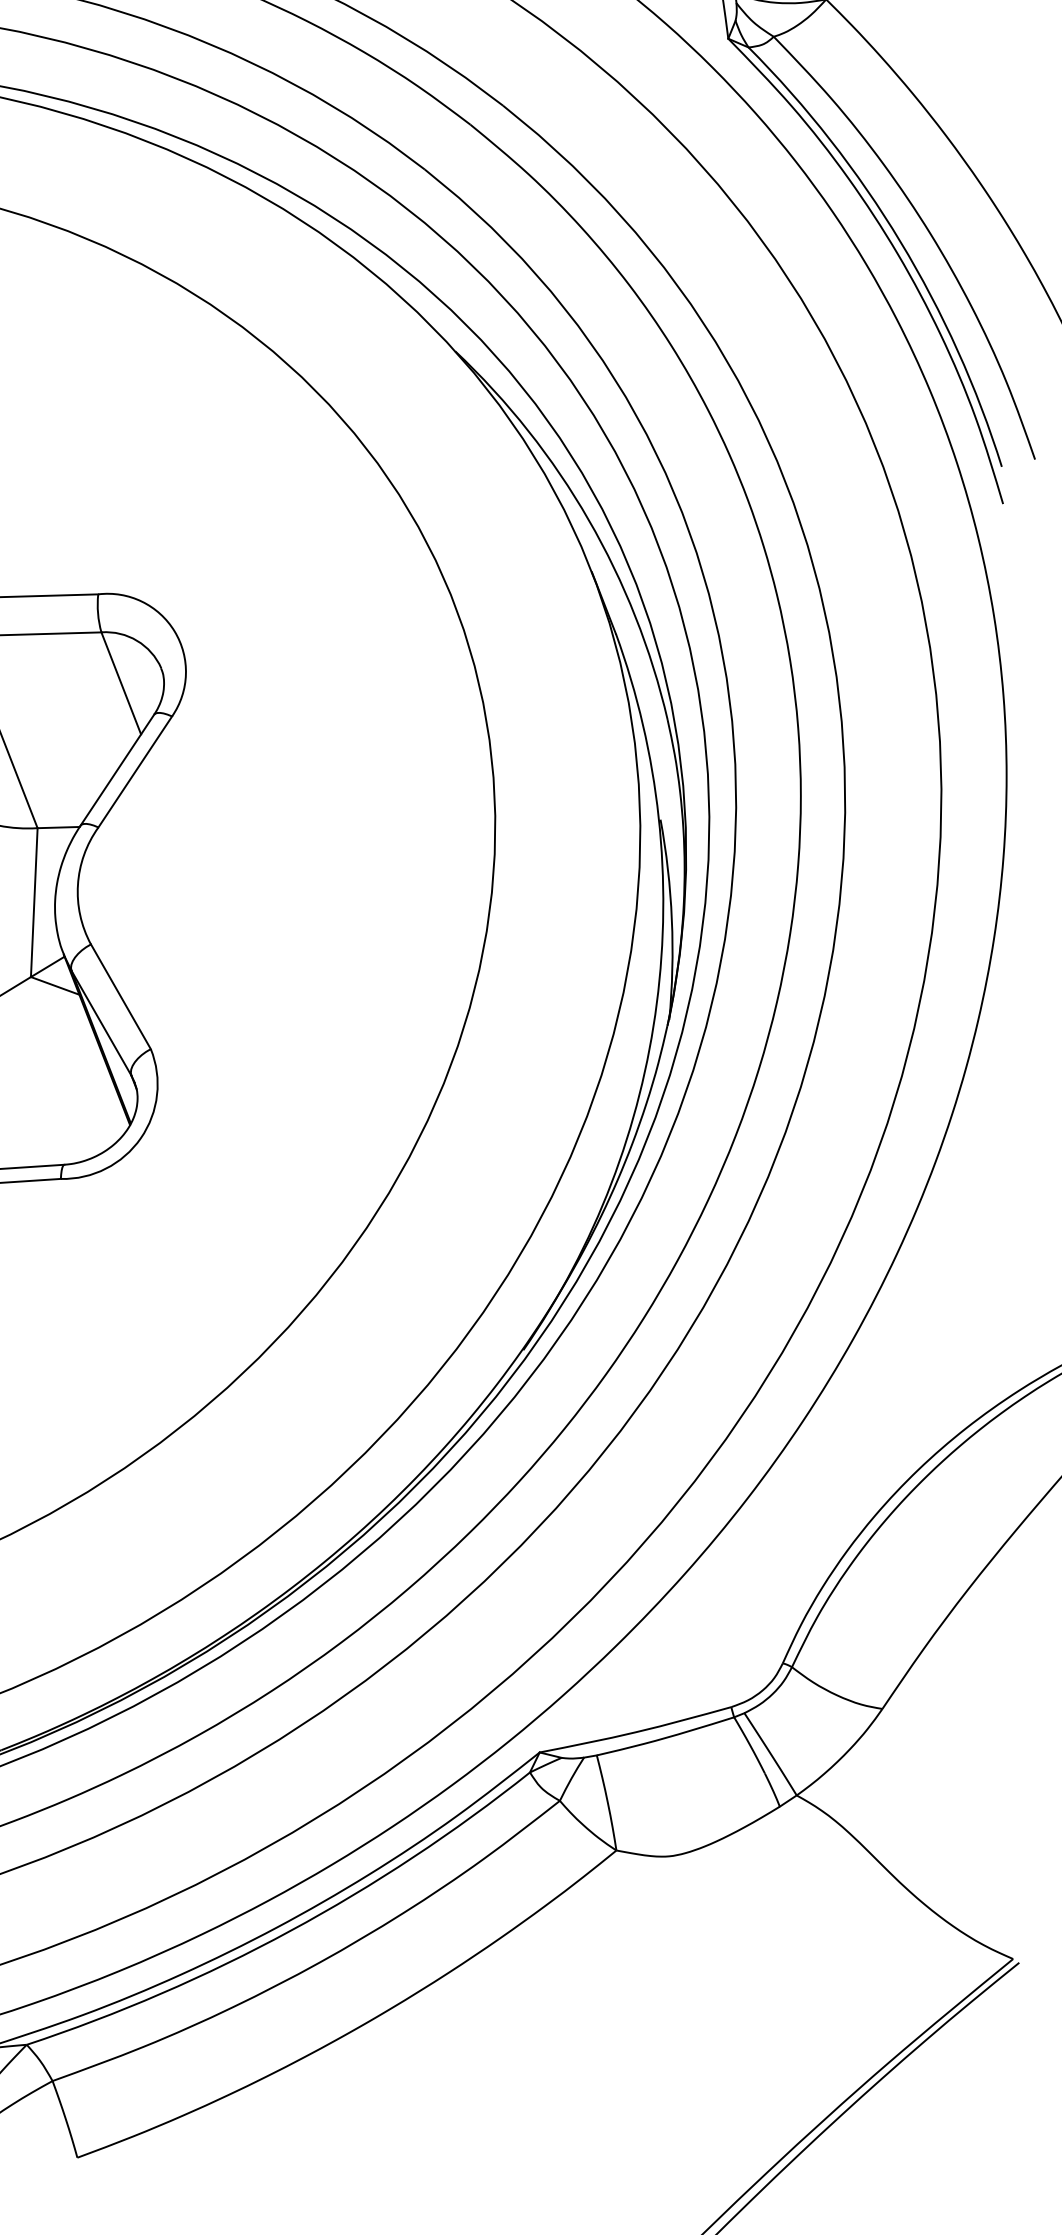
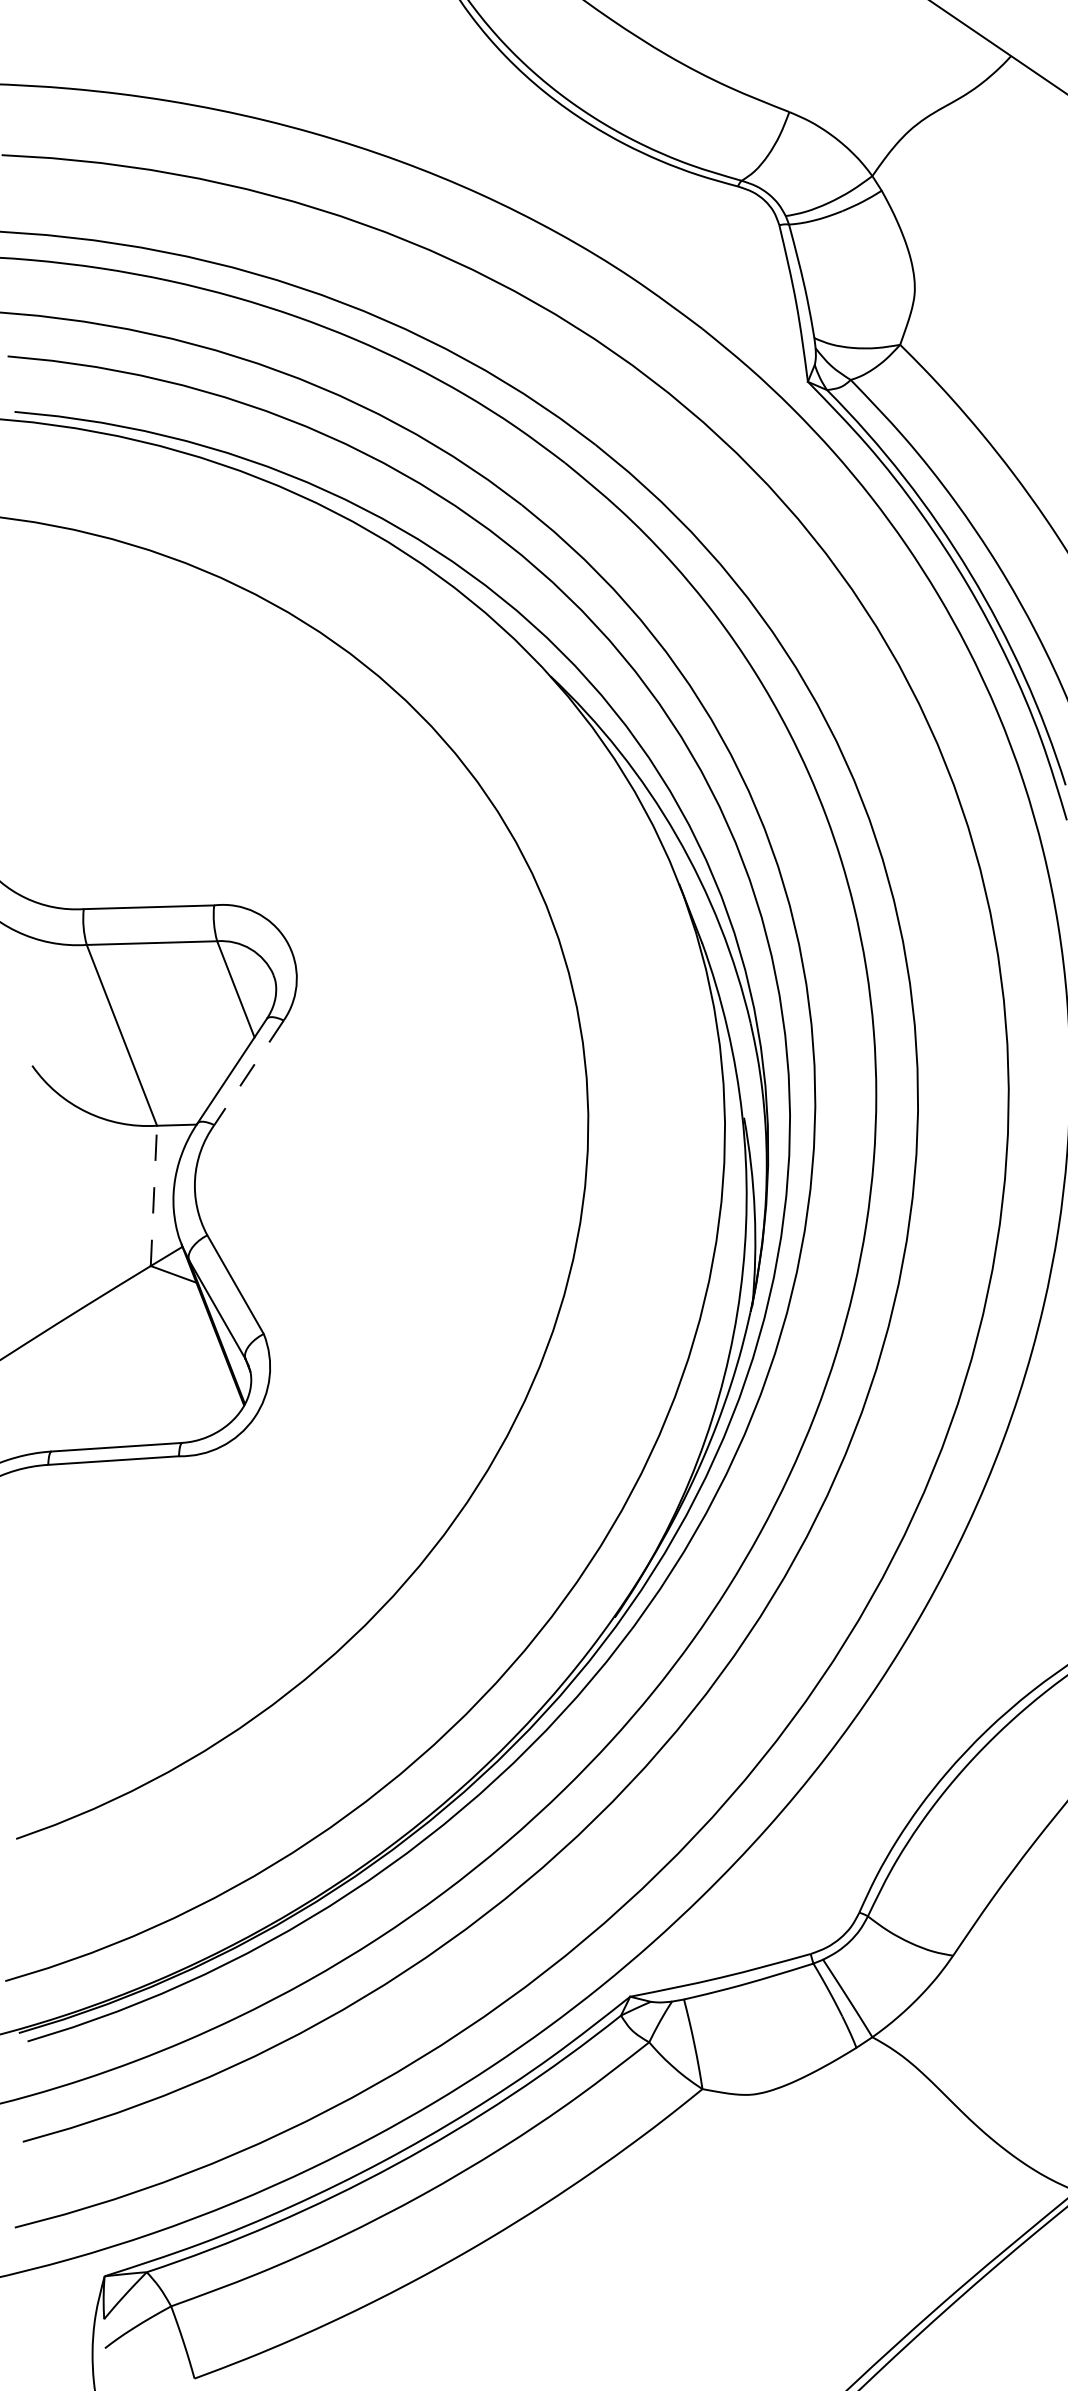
line: (135, 771) -> (249, 1072), solid -> dashed
line: (33, 902) -> (153, 1195), solid -> dashed

